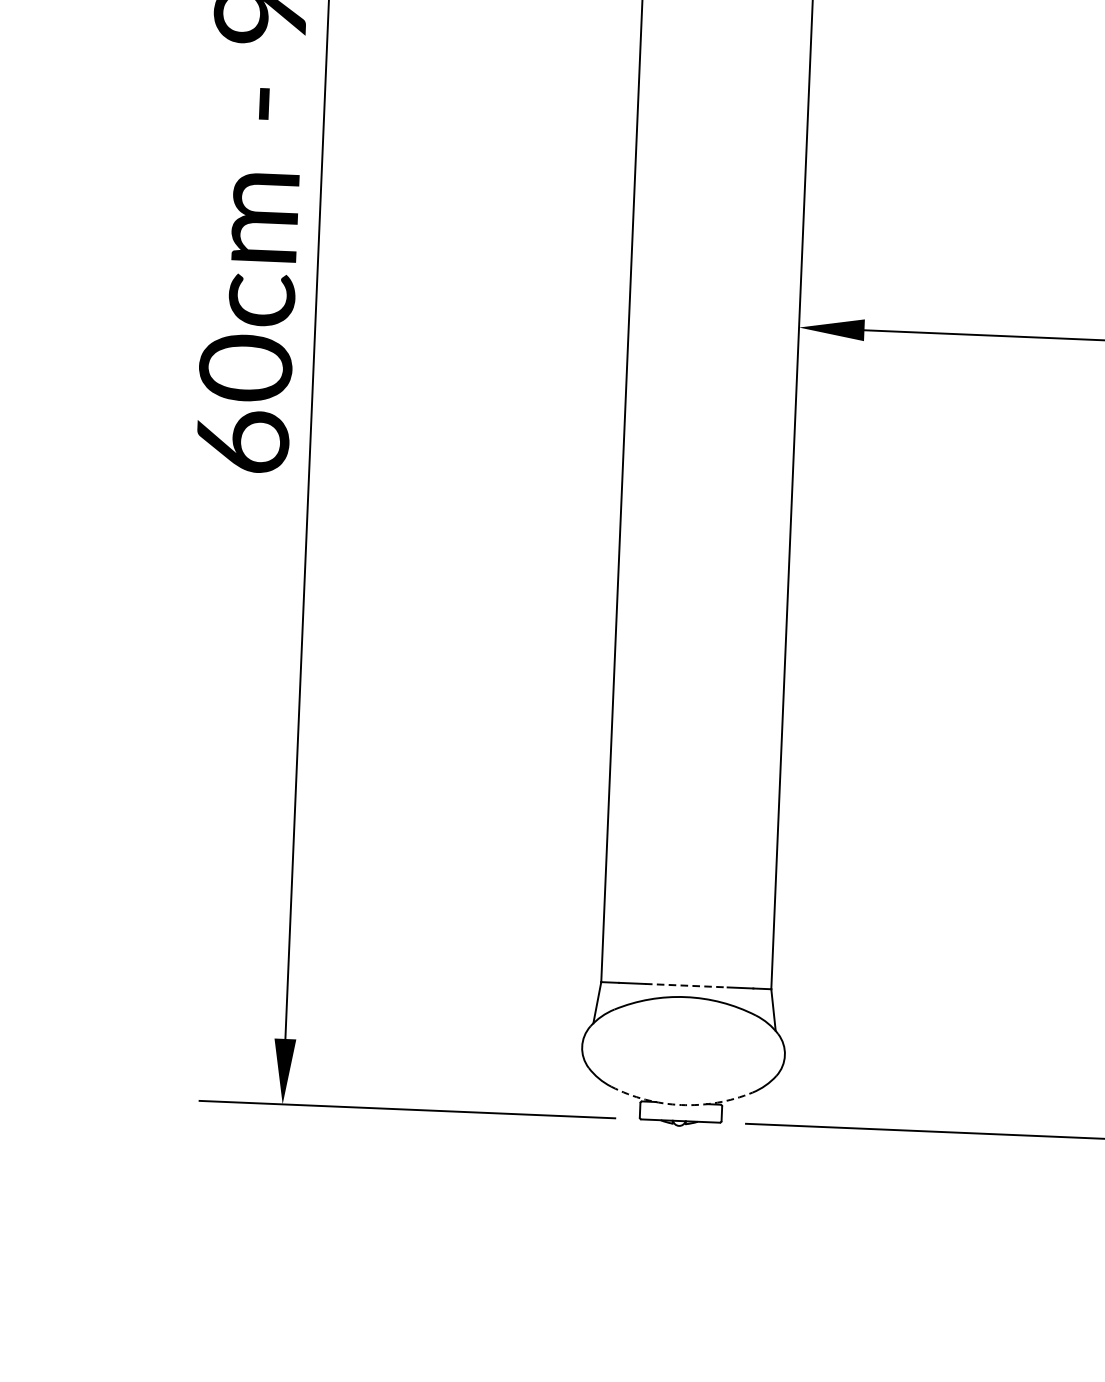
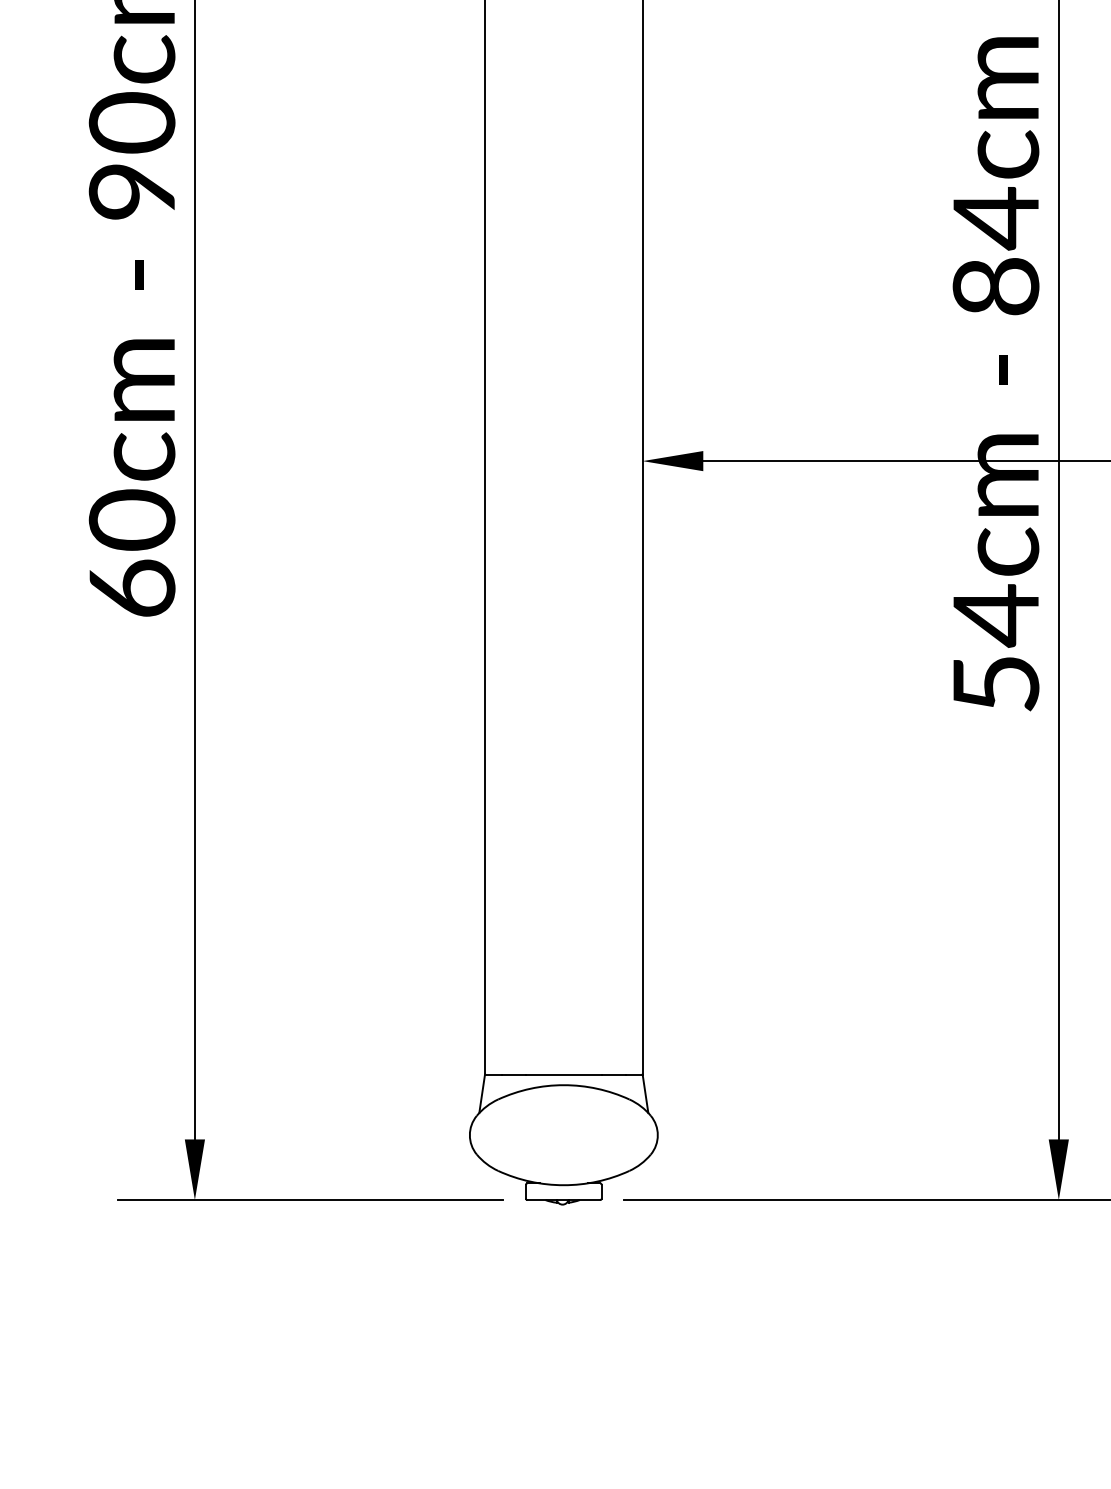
line: (687, 985) -> (564, 1074), dashed -> solid
arc: (680, 1105) -> (563, 1185), dashed -> solid

